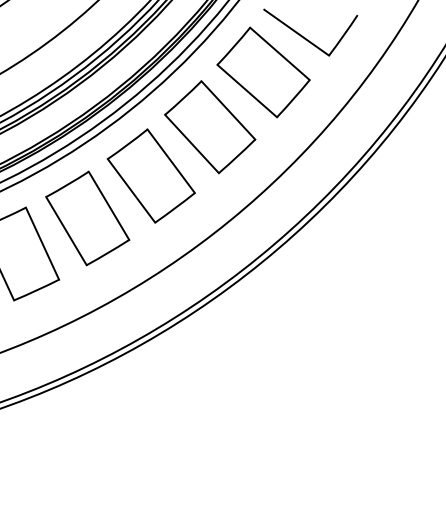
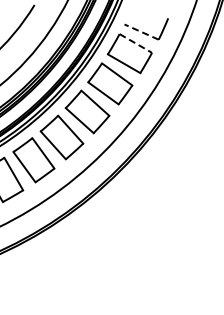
line: (296, 33) -> (141, 32), solid -> dashed
line: (279, 53) -> (135, 43), solid -> dashed

